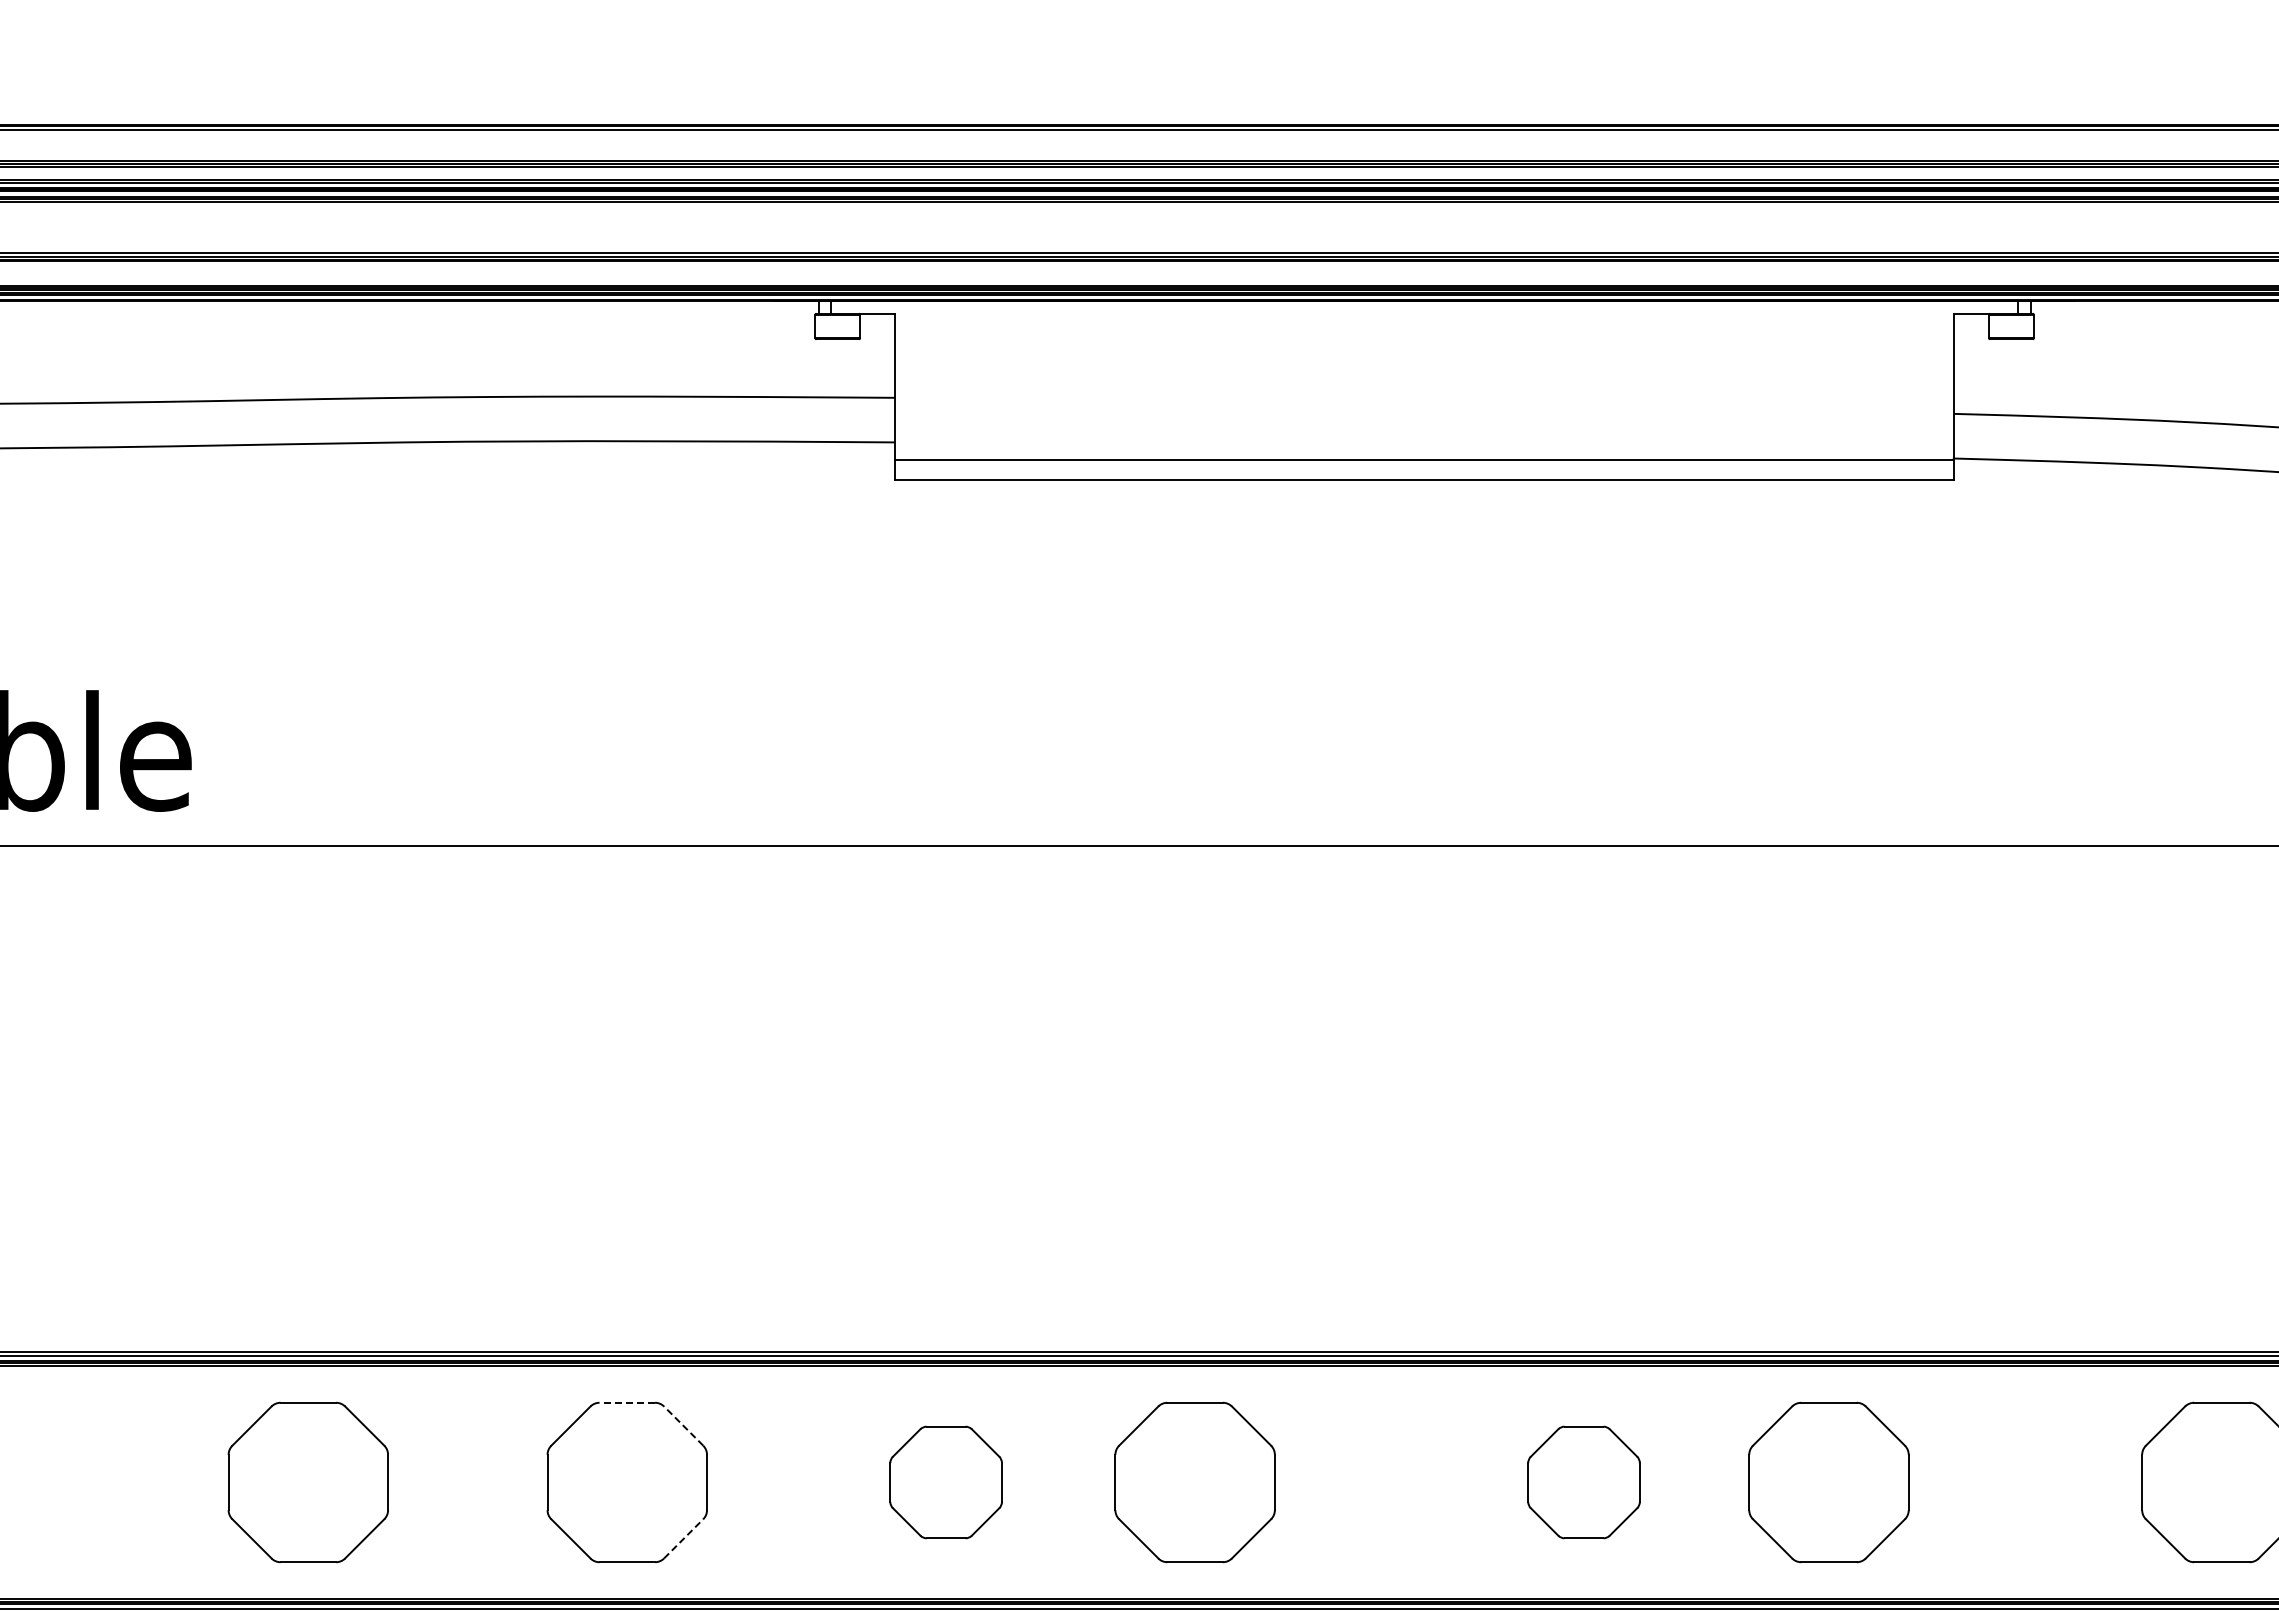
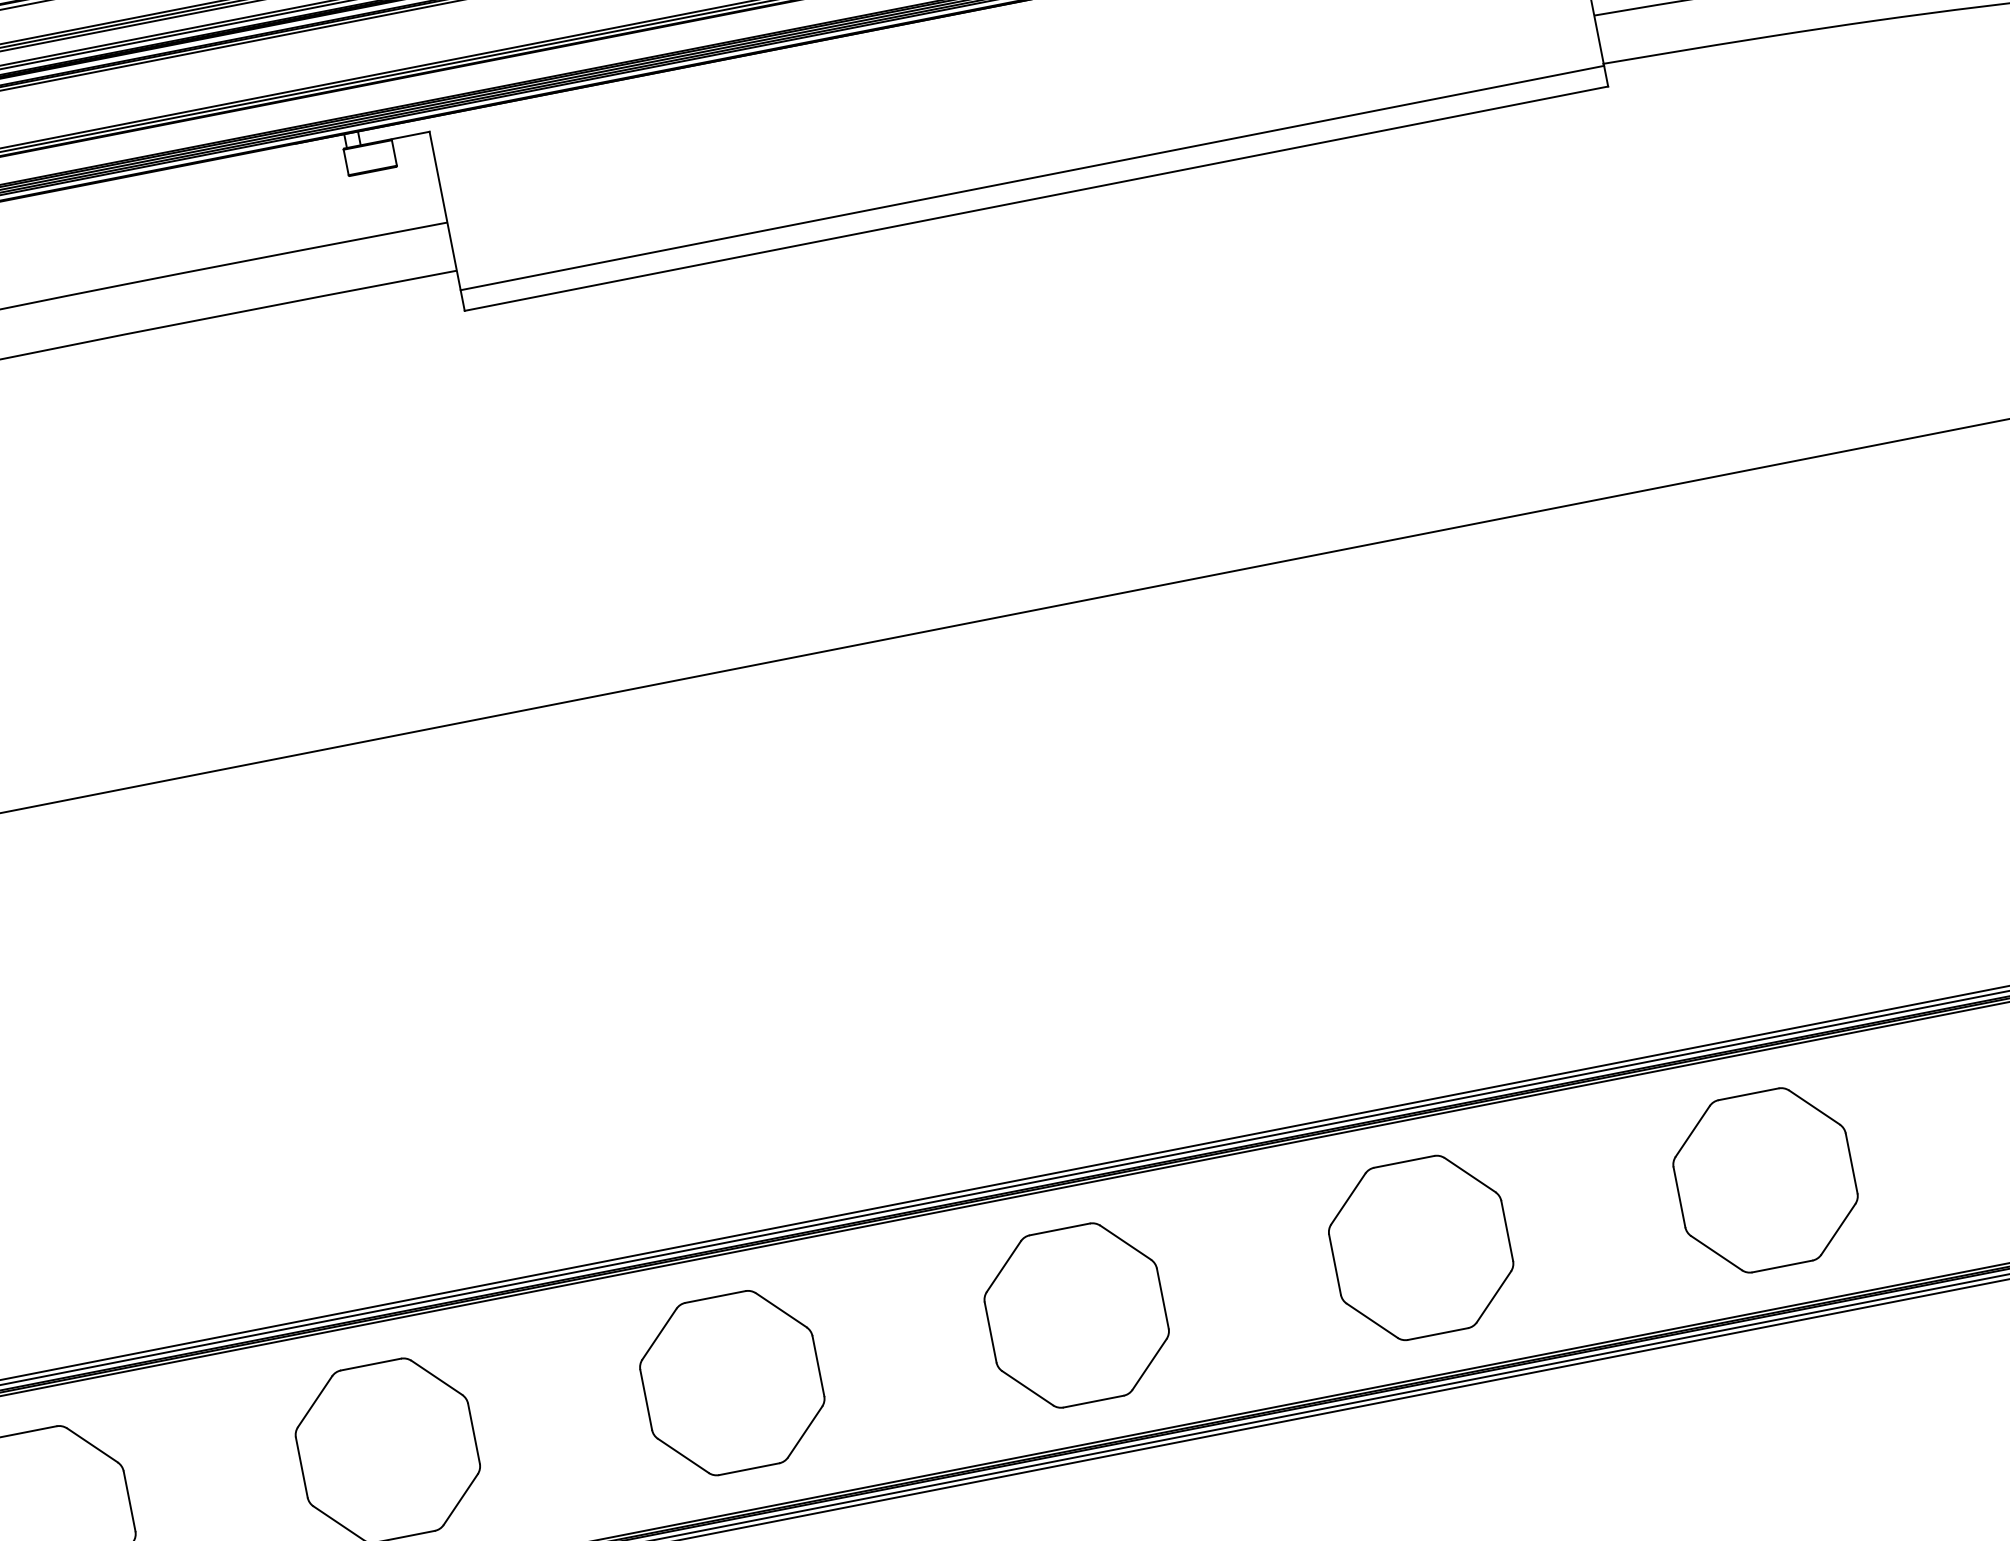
line: (627, 1402) -> (371, 1364), dashed -> solid
line: (683, 1426) -> (436, 1378), dashed -> solid
part: (945, 1482) -> (731, 1383), size x1.43
part: (1194, 1482) -> (1076, 1315), moved
part: (1583, 1482) -> (1420, 1248), size x1.43
part: (1828, 1482) -> (1765, 1180), moved
line: (683, 1538) -> (460, 1499), dashed -> solid

